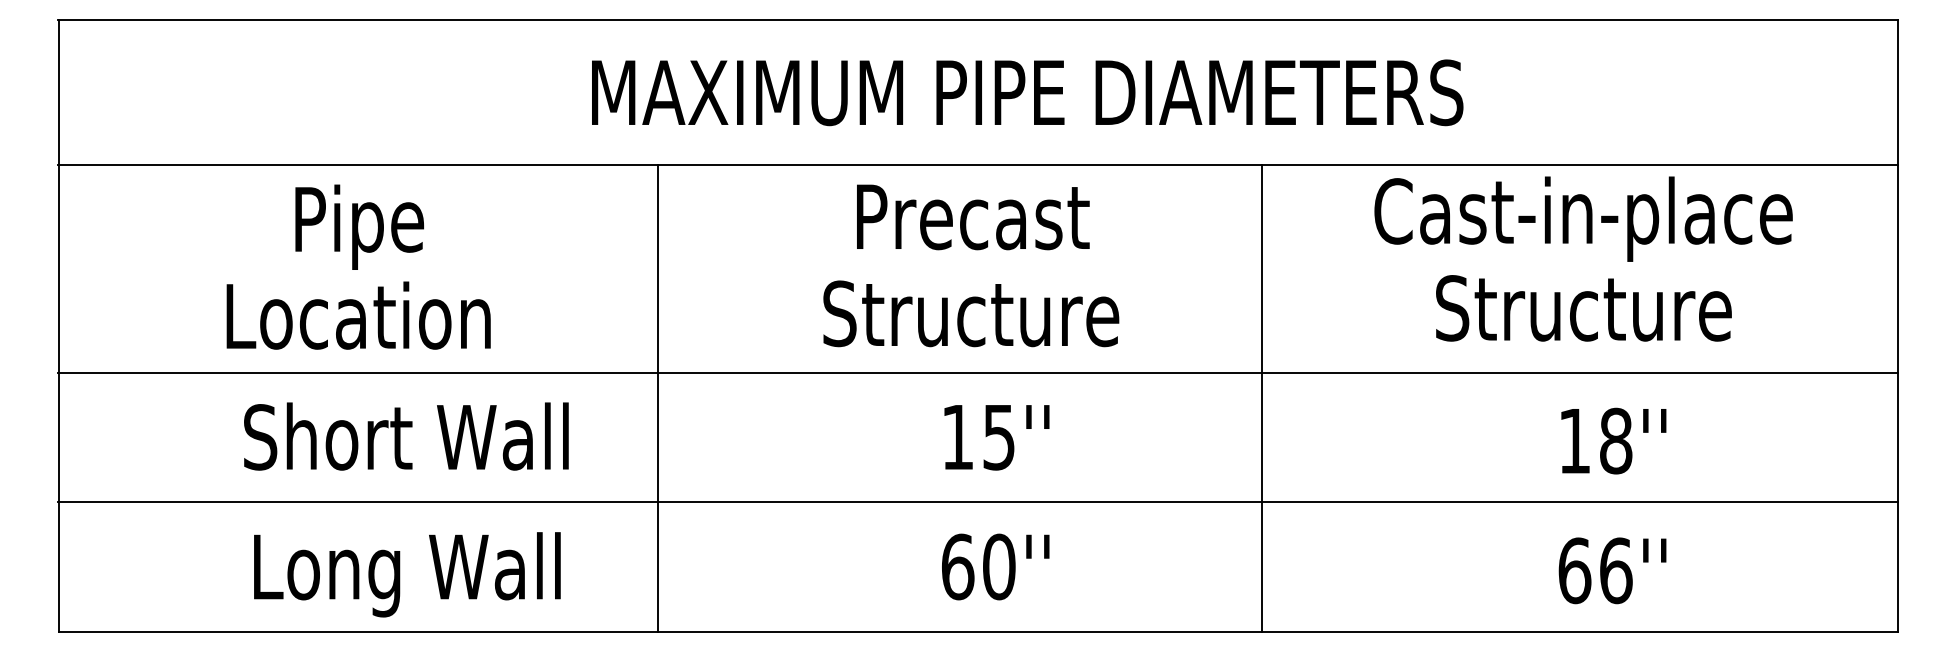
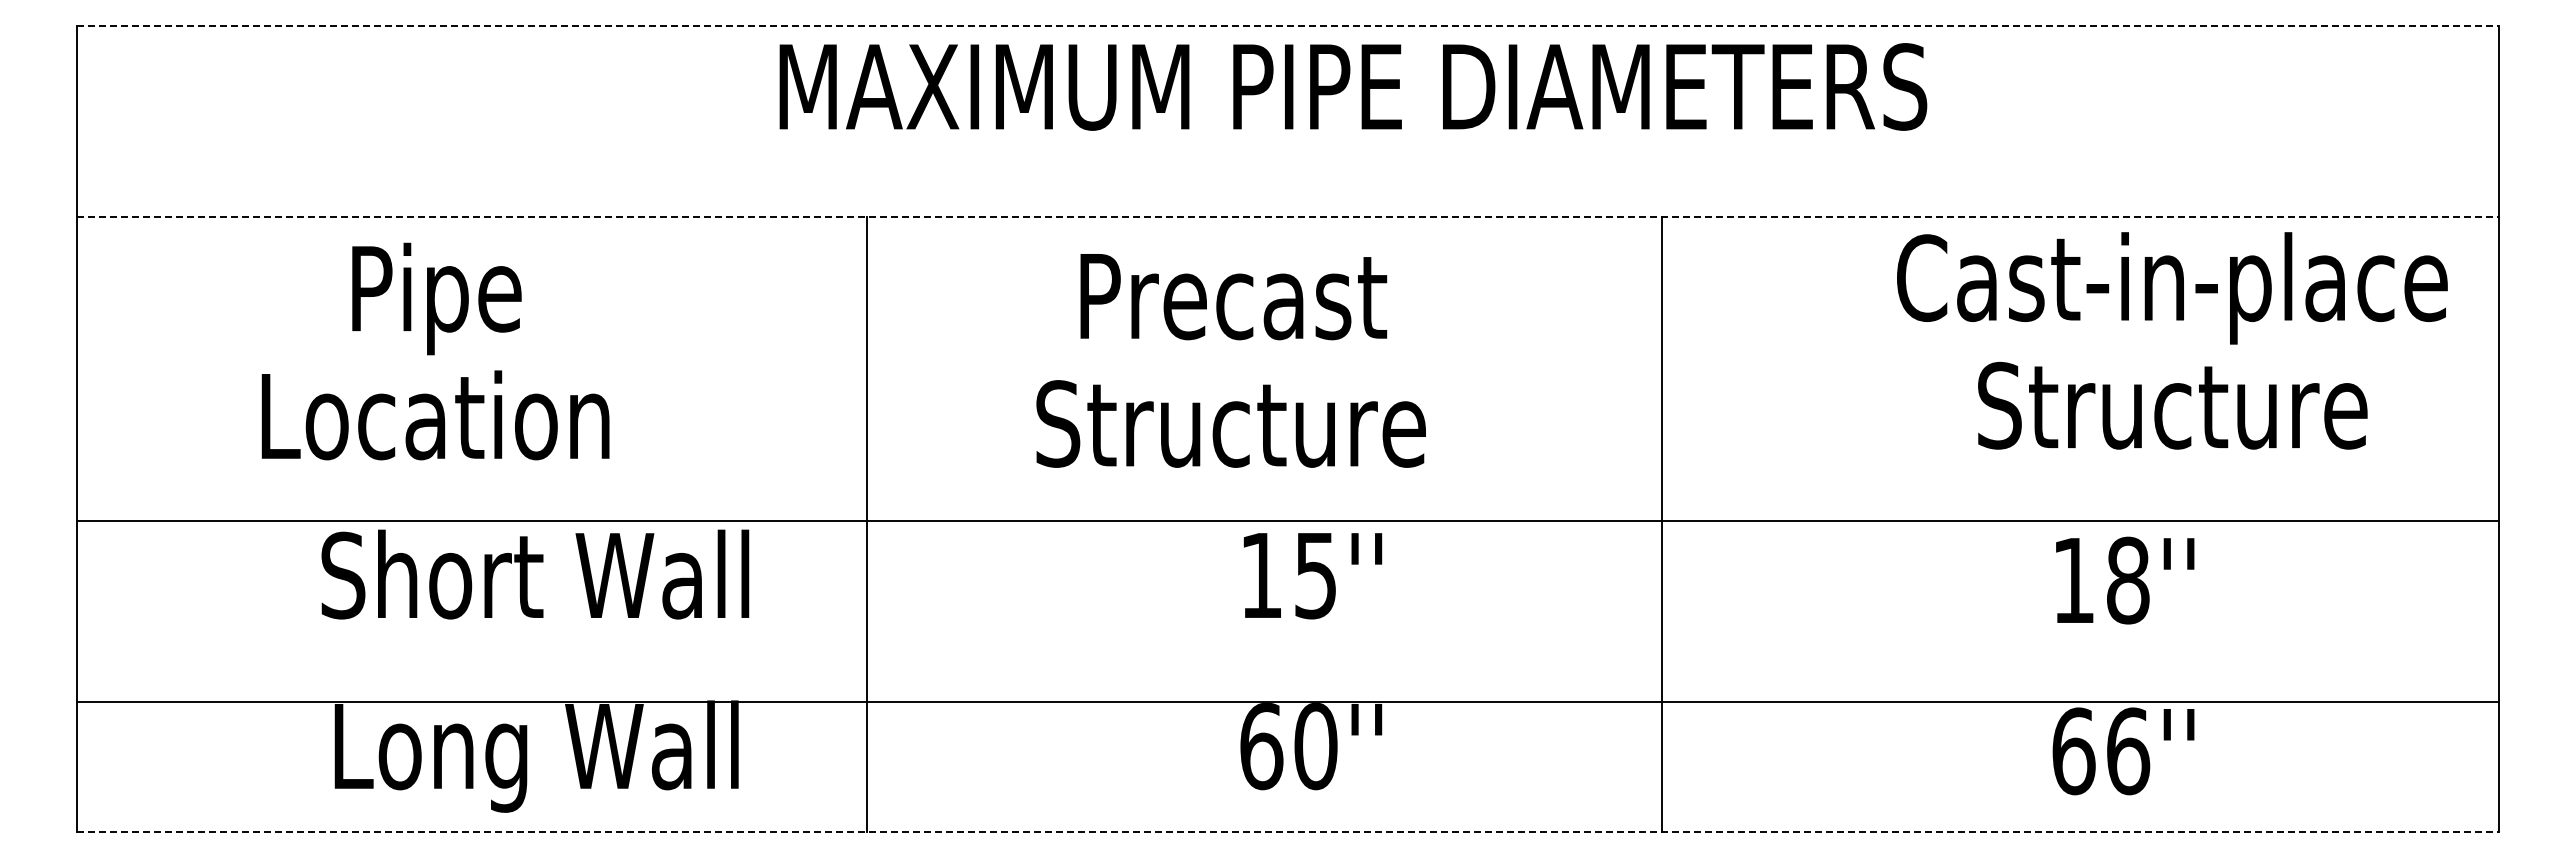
line: (978, 19) -> (1288, 25), solid -> dashed
text: (1027, 92) -> (1353, 86), moved
line: (978, 165) -> (1288, 217), solid -> dashed
text: (1583, 258) -> (2172, 340), moved
text: (970, 265) -> (1230, 360), moved
text: (358, 267) -> (435, 351), moved
line: (977, 372) -> (1287, 521), moved
line: (977, 502) -> (1287, 702), moved
line: (978, 632) -> (1288, 832), solid -> dashed

